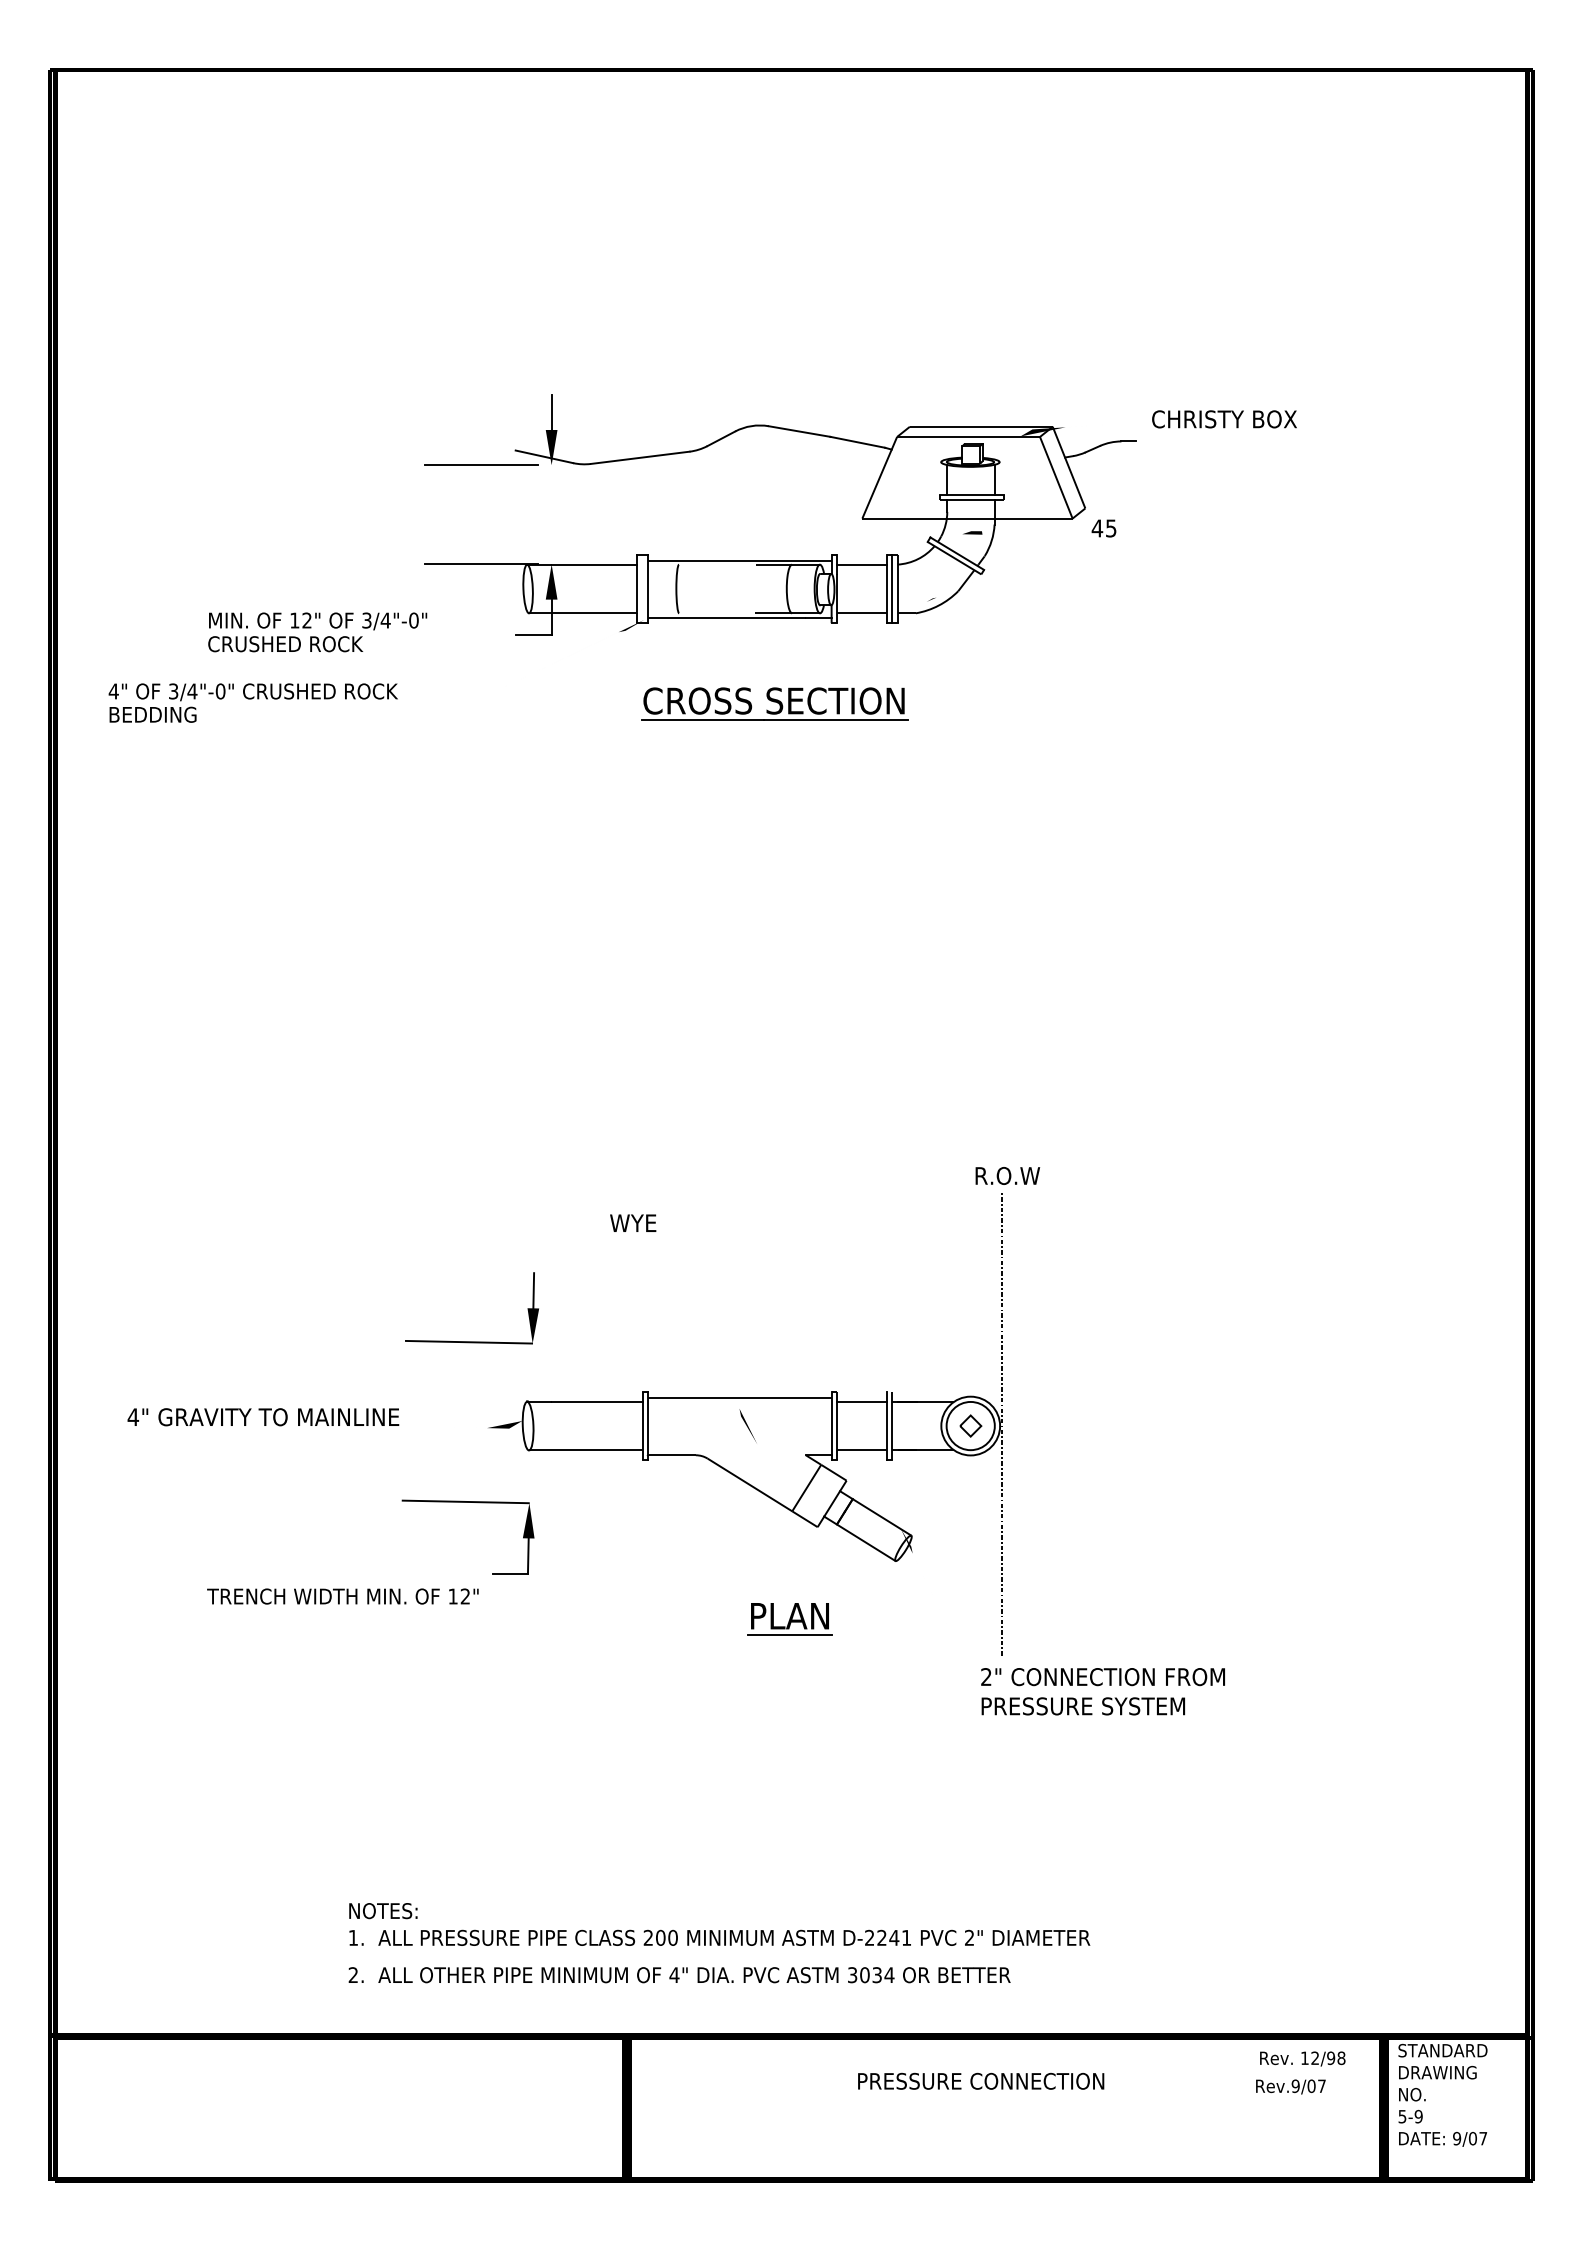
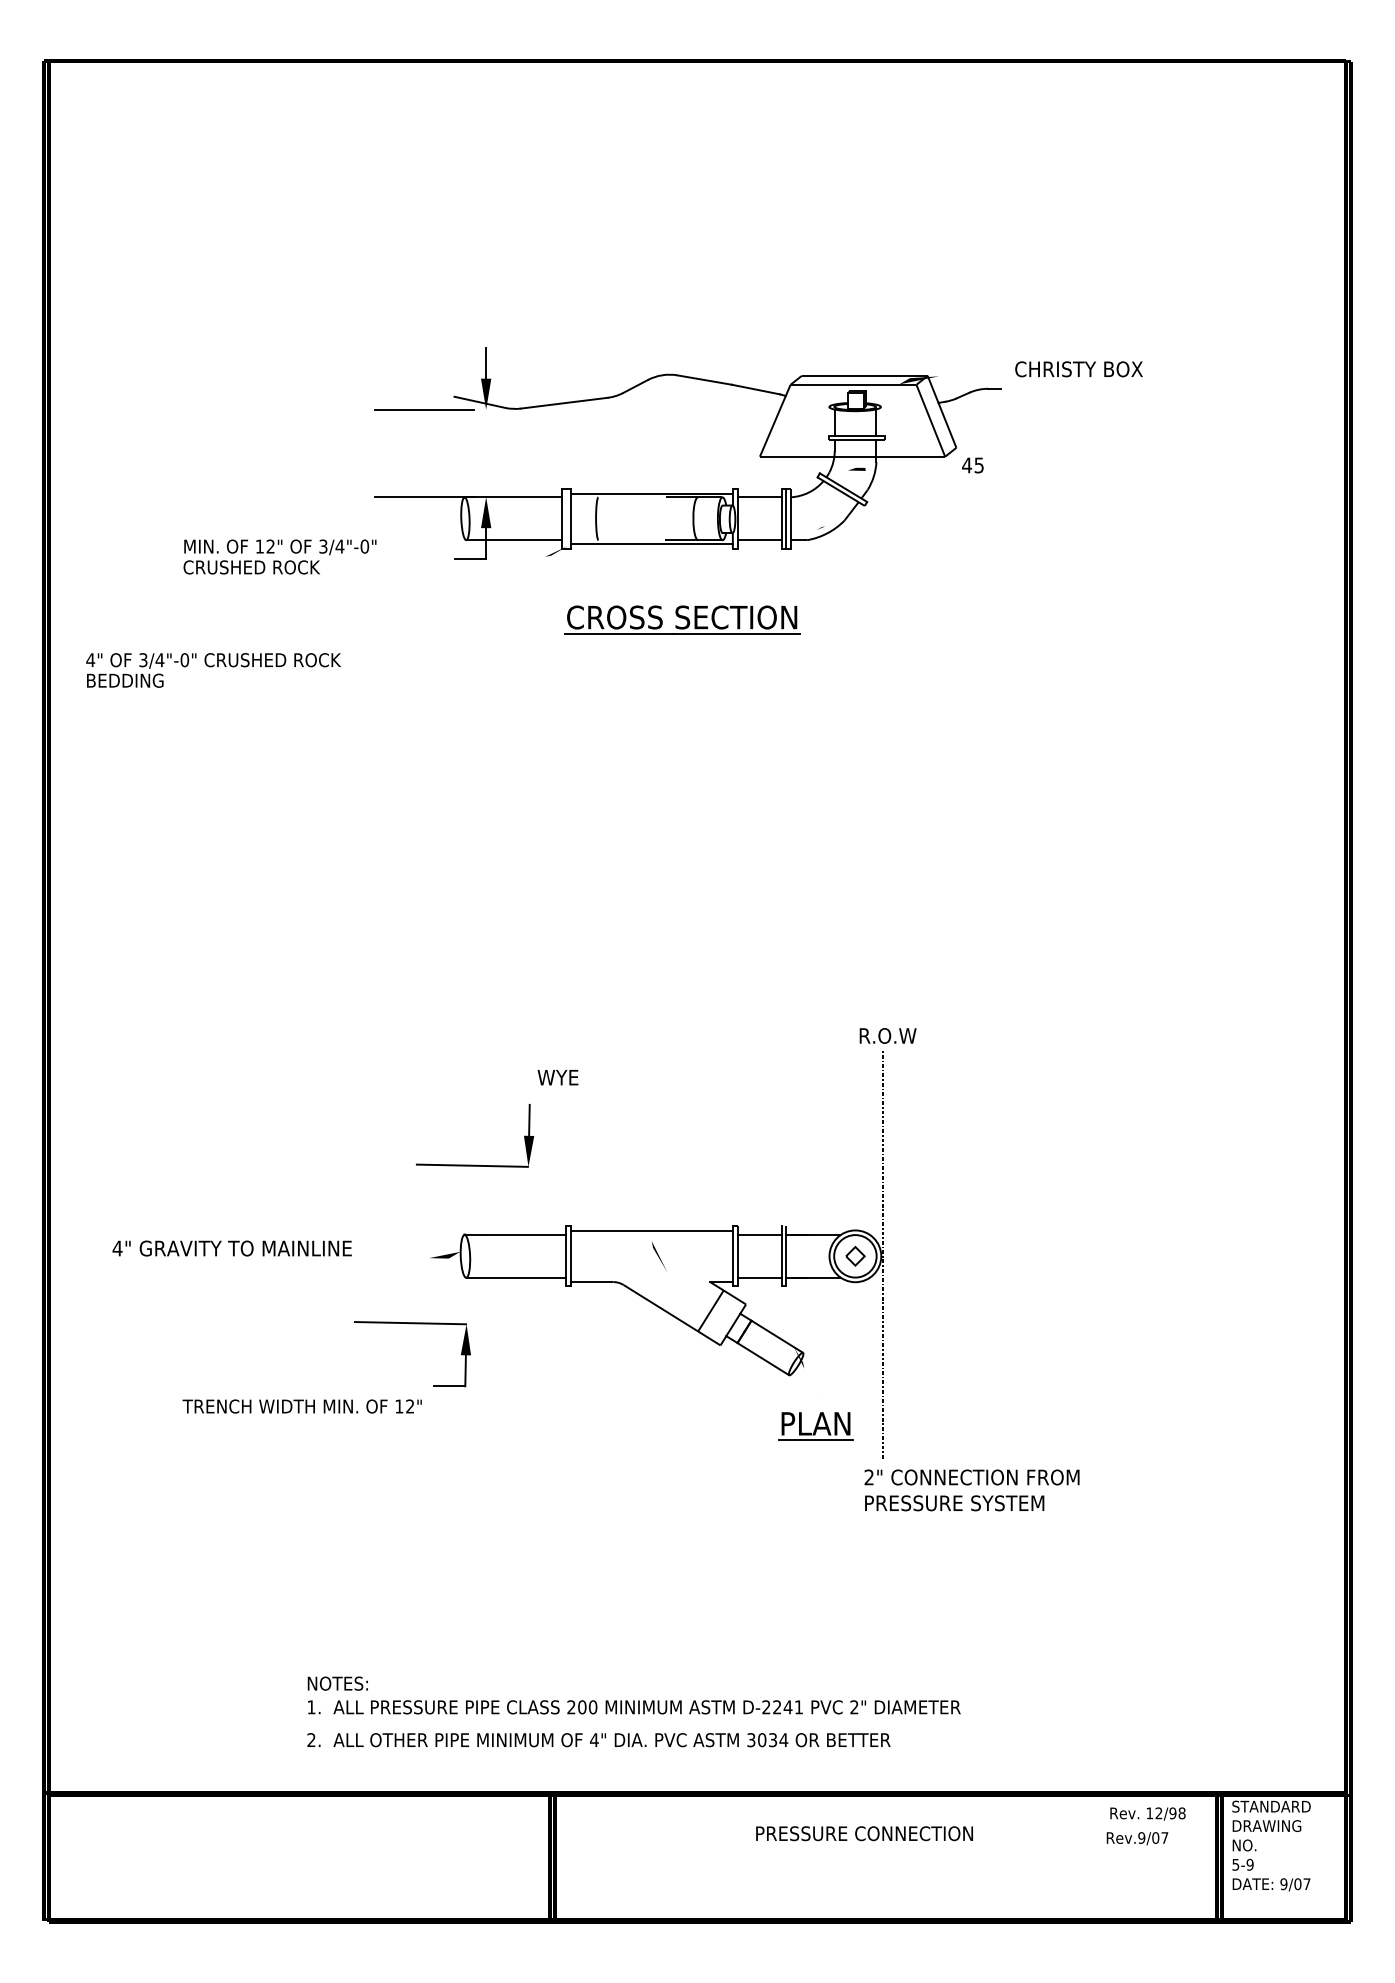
text: (252, 702) -> (212, 669), moved
part: (471, 1341) -> (474, 1165), moved
part: (789, 1619) -> (815, 1426), moved

